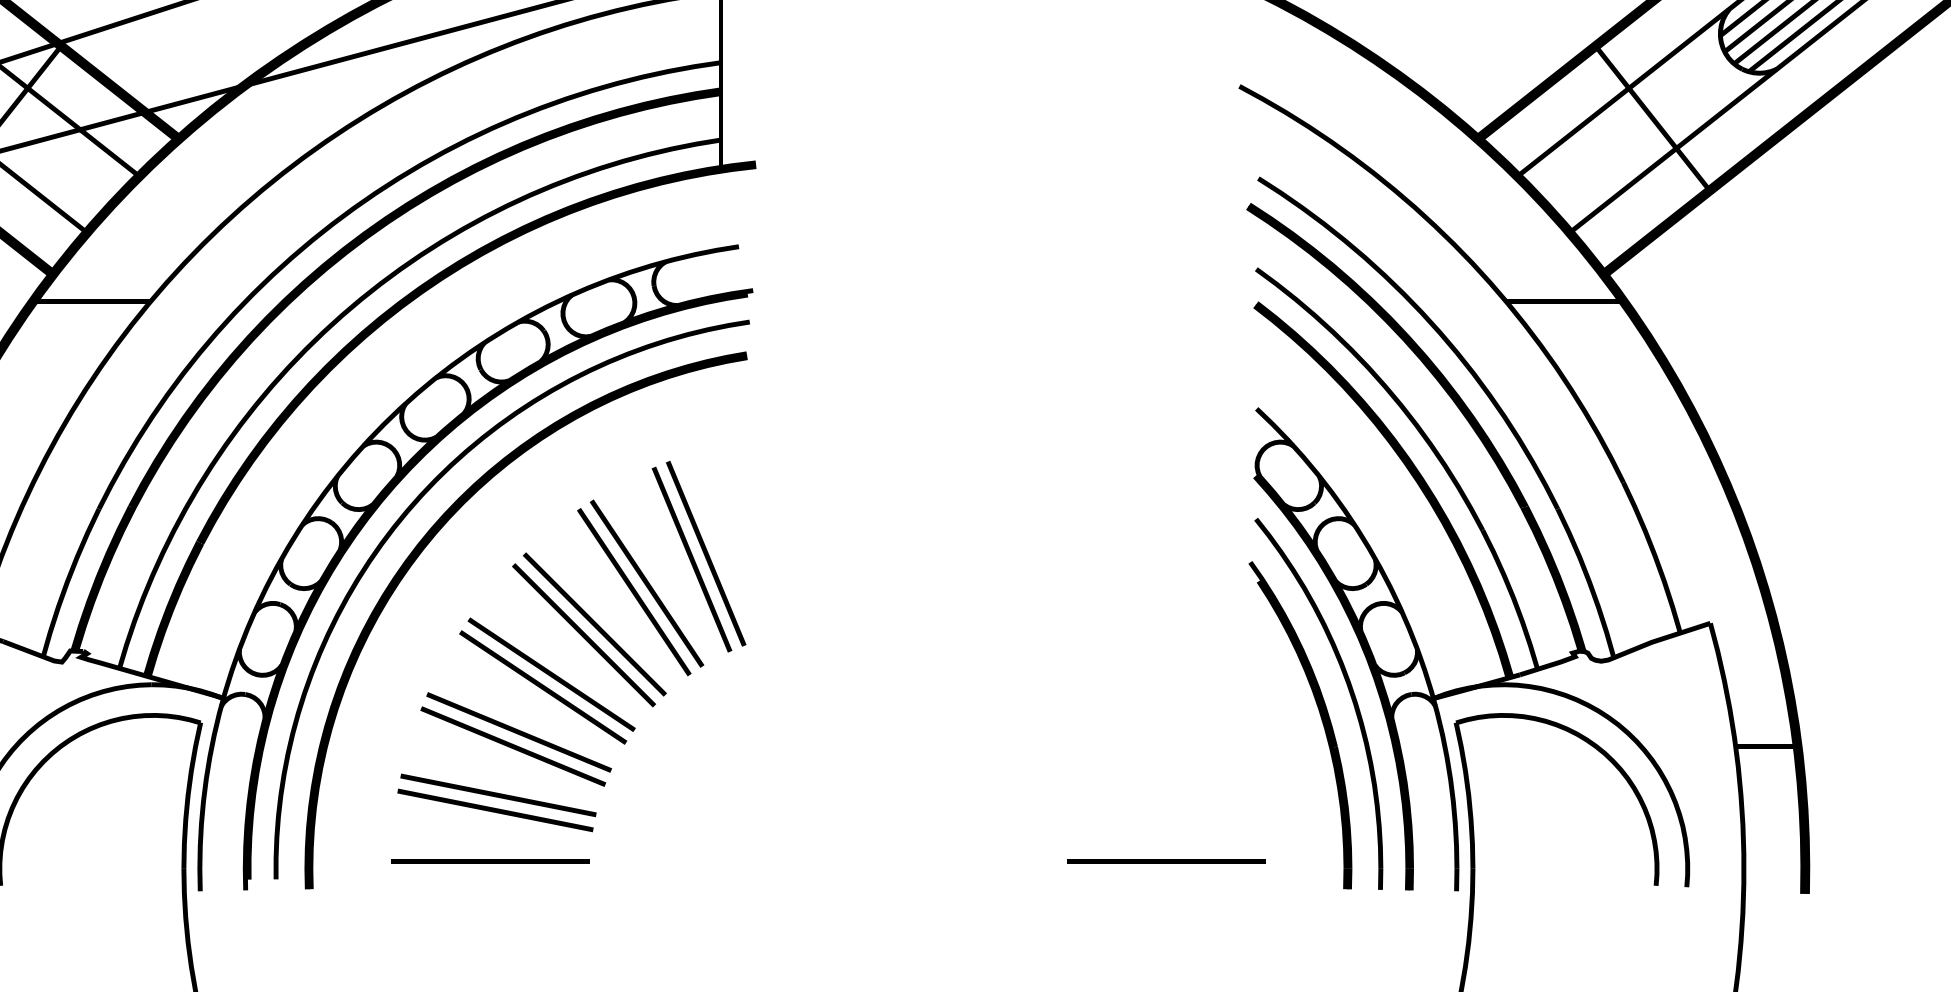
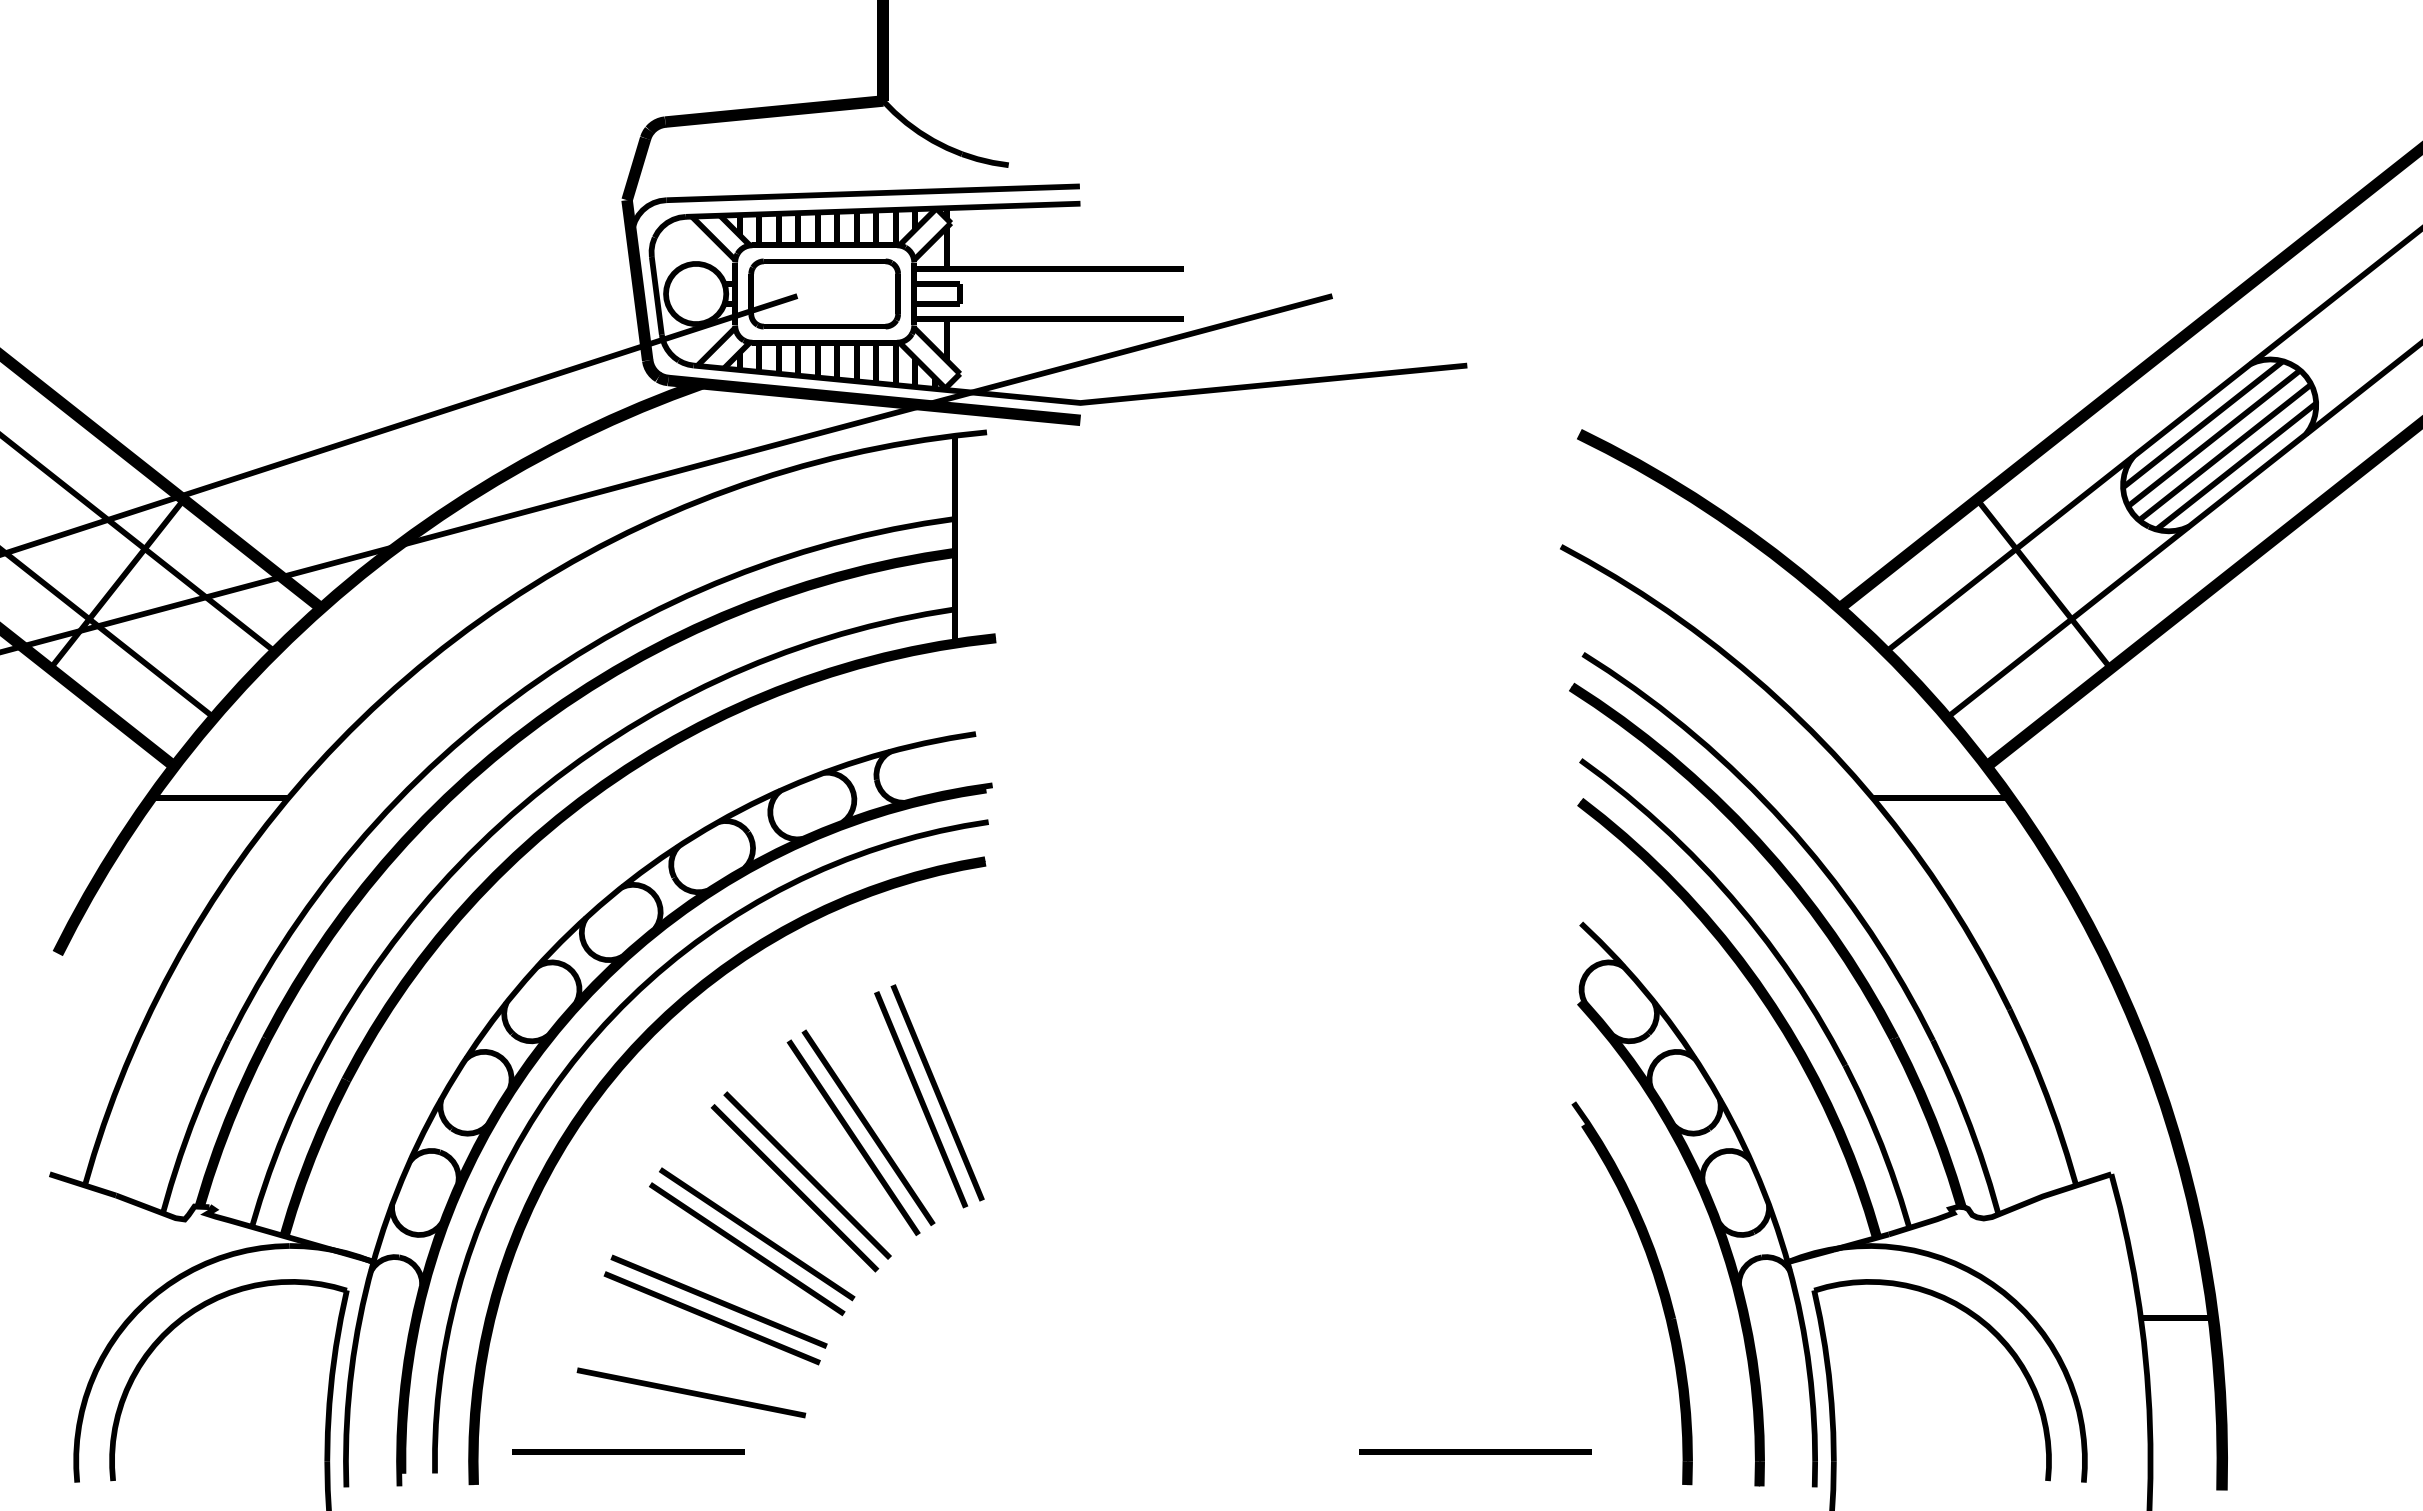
part: (1349, 693) -> (1689, 1256), removed
line: (498, 795) -> (694, 1375), removed
line: (490, 860) -> (628, 1451), moved

